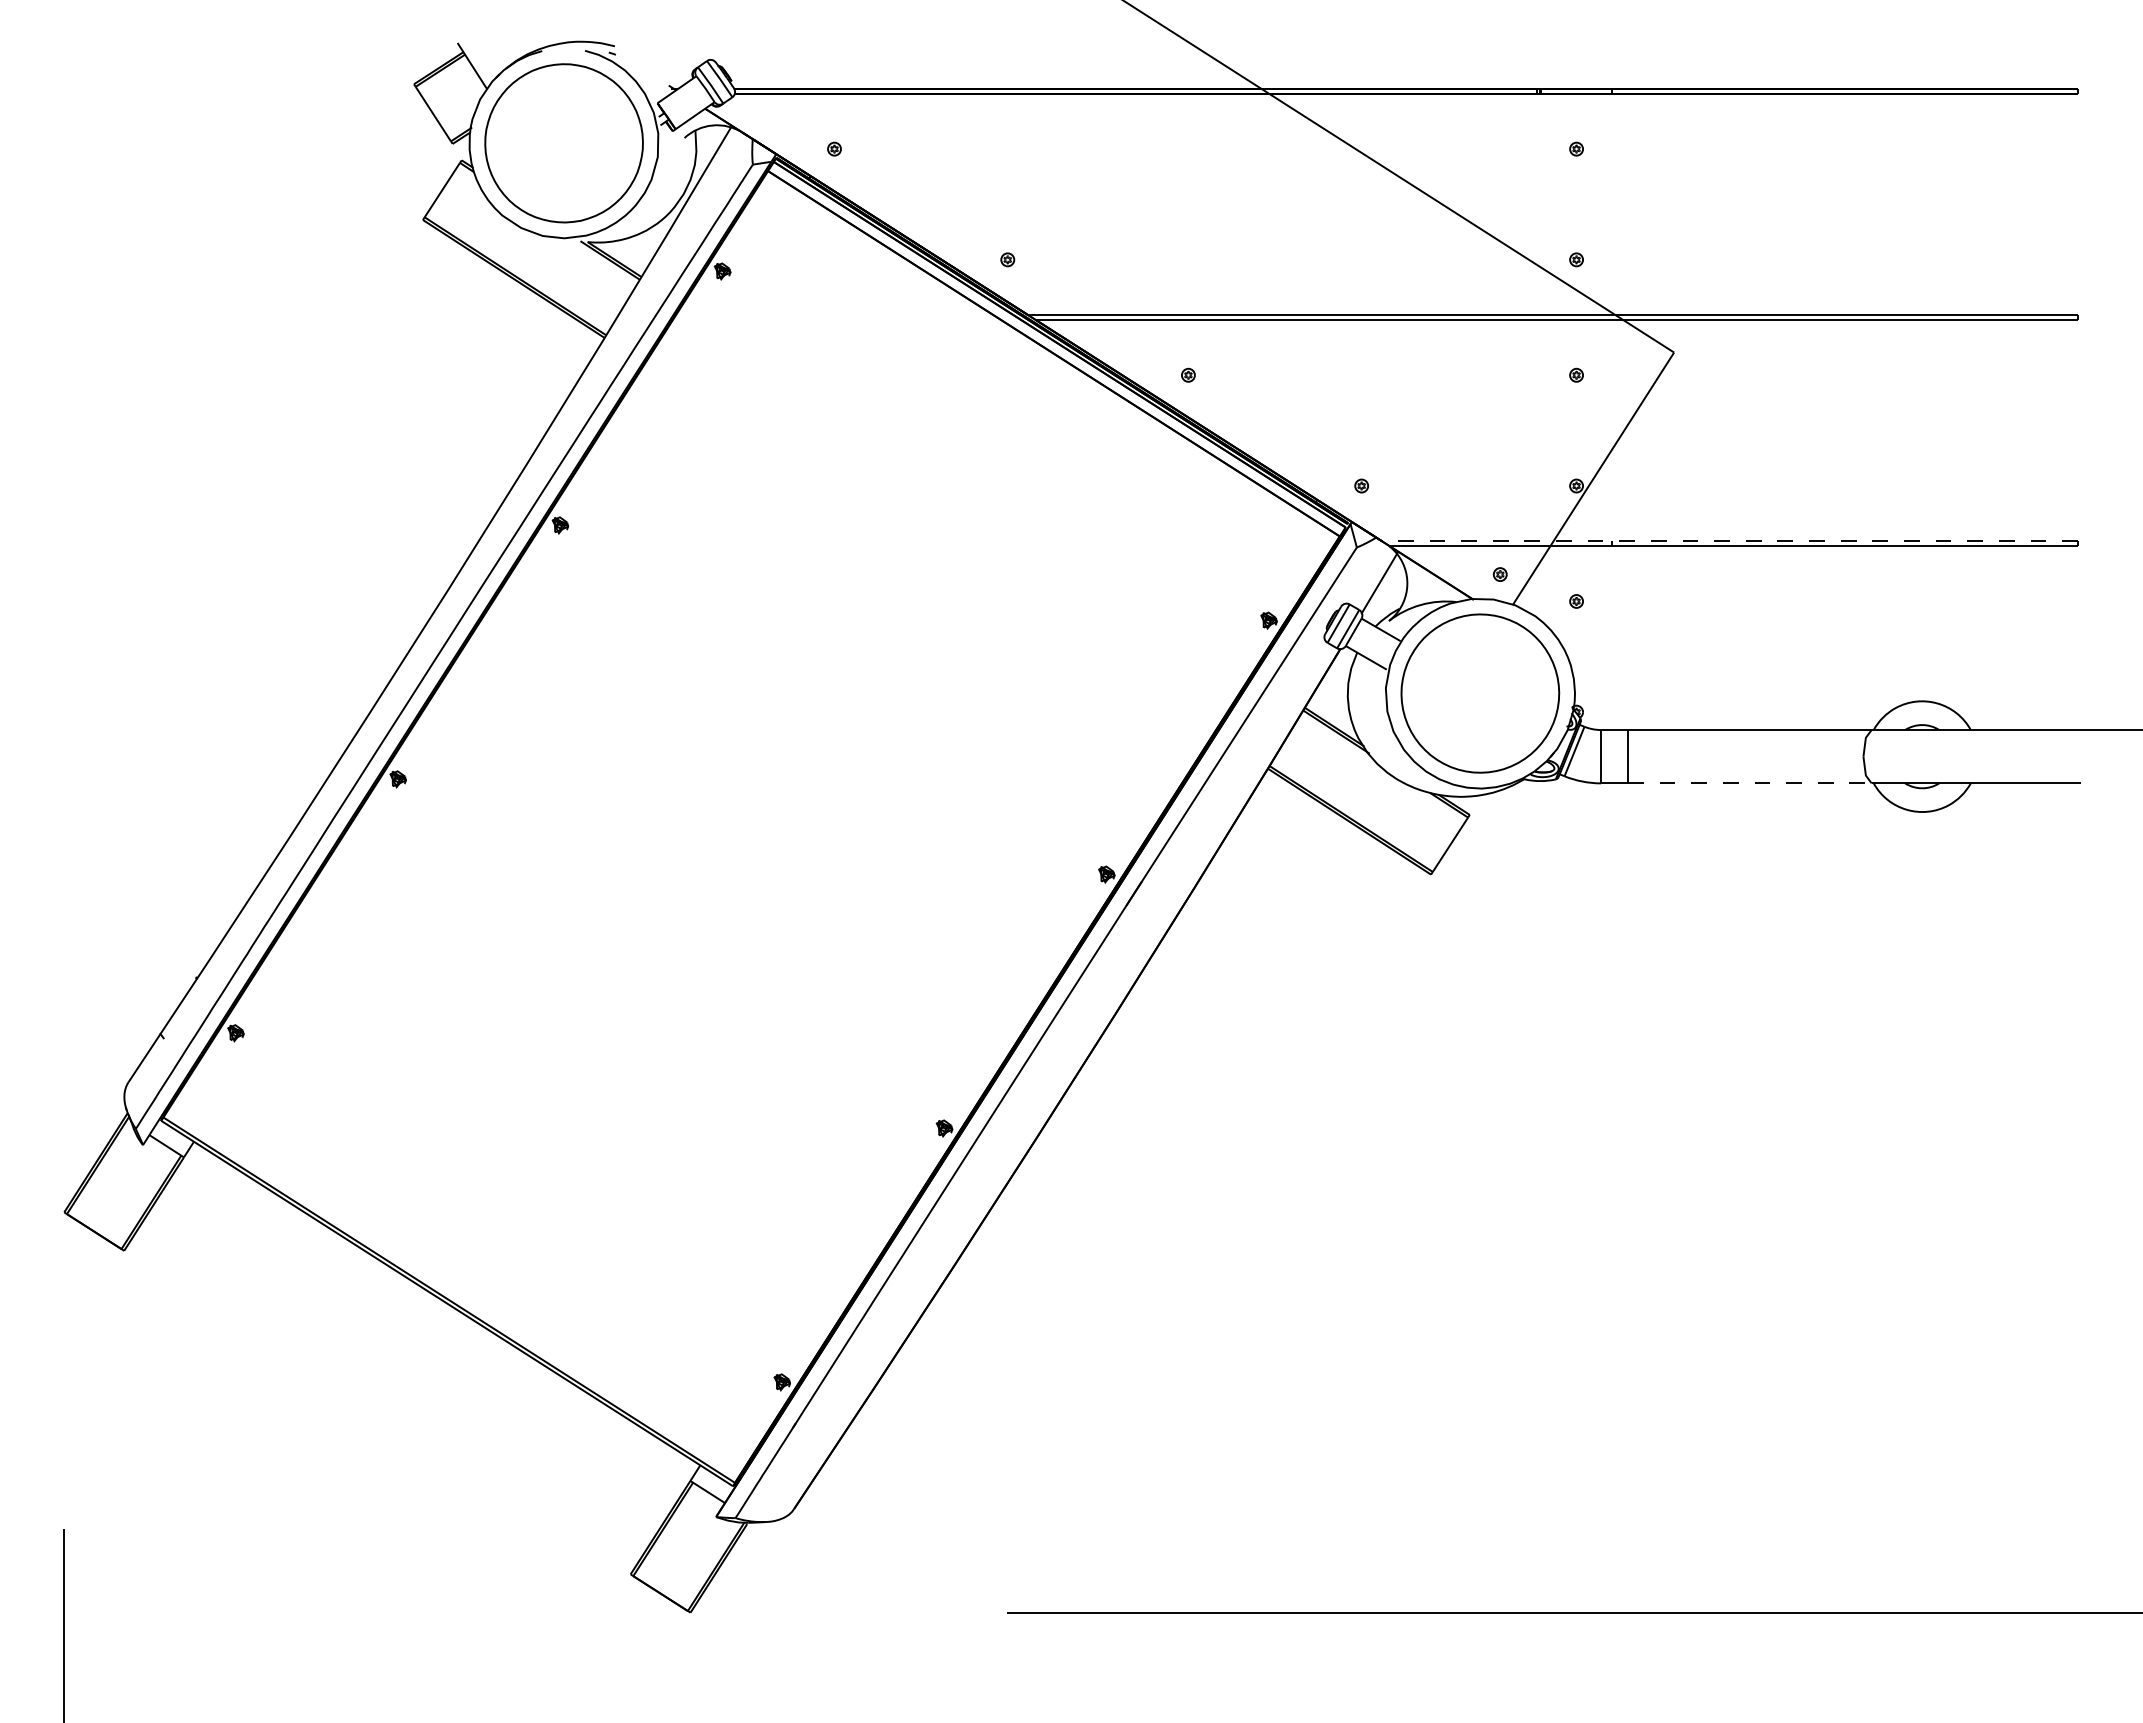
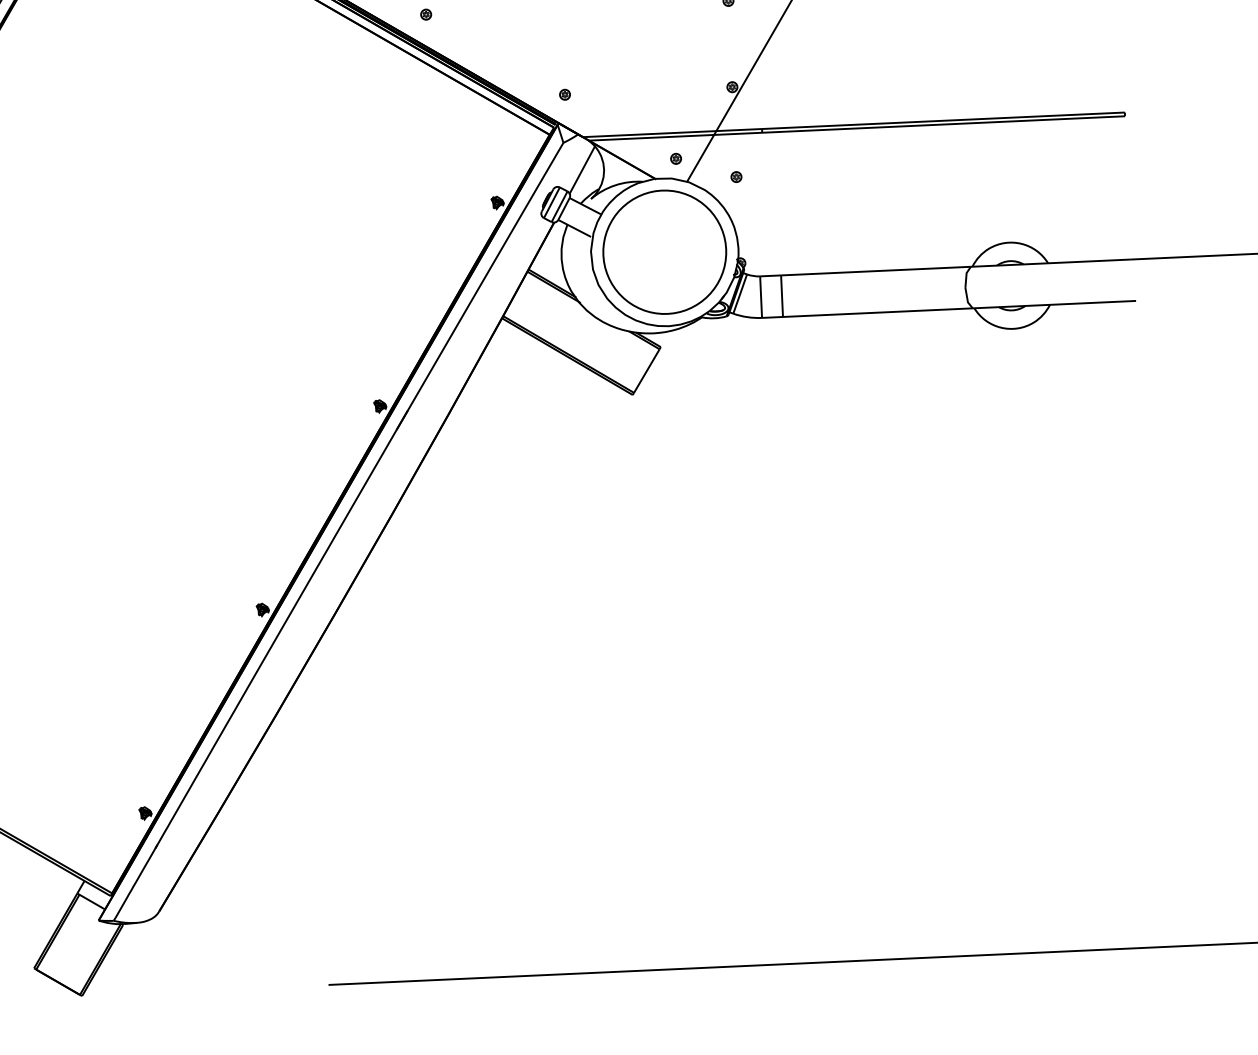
line: (1730, 541) -> (854, 124), dashed -> solid
line: (1750, 783) -> (878, 312), dashed -> solid

